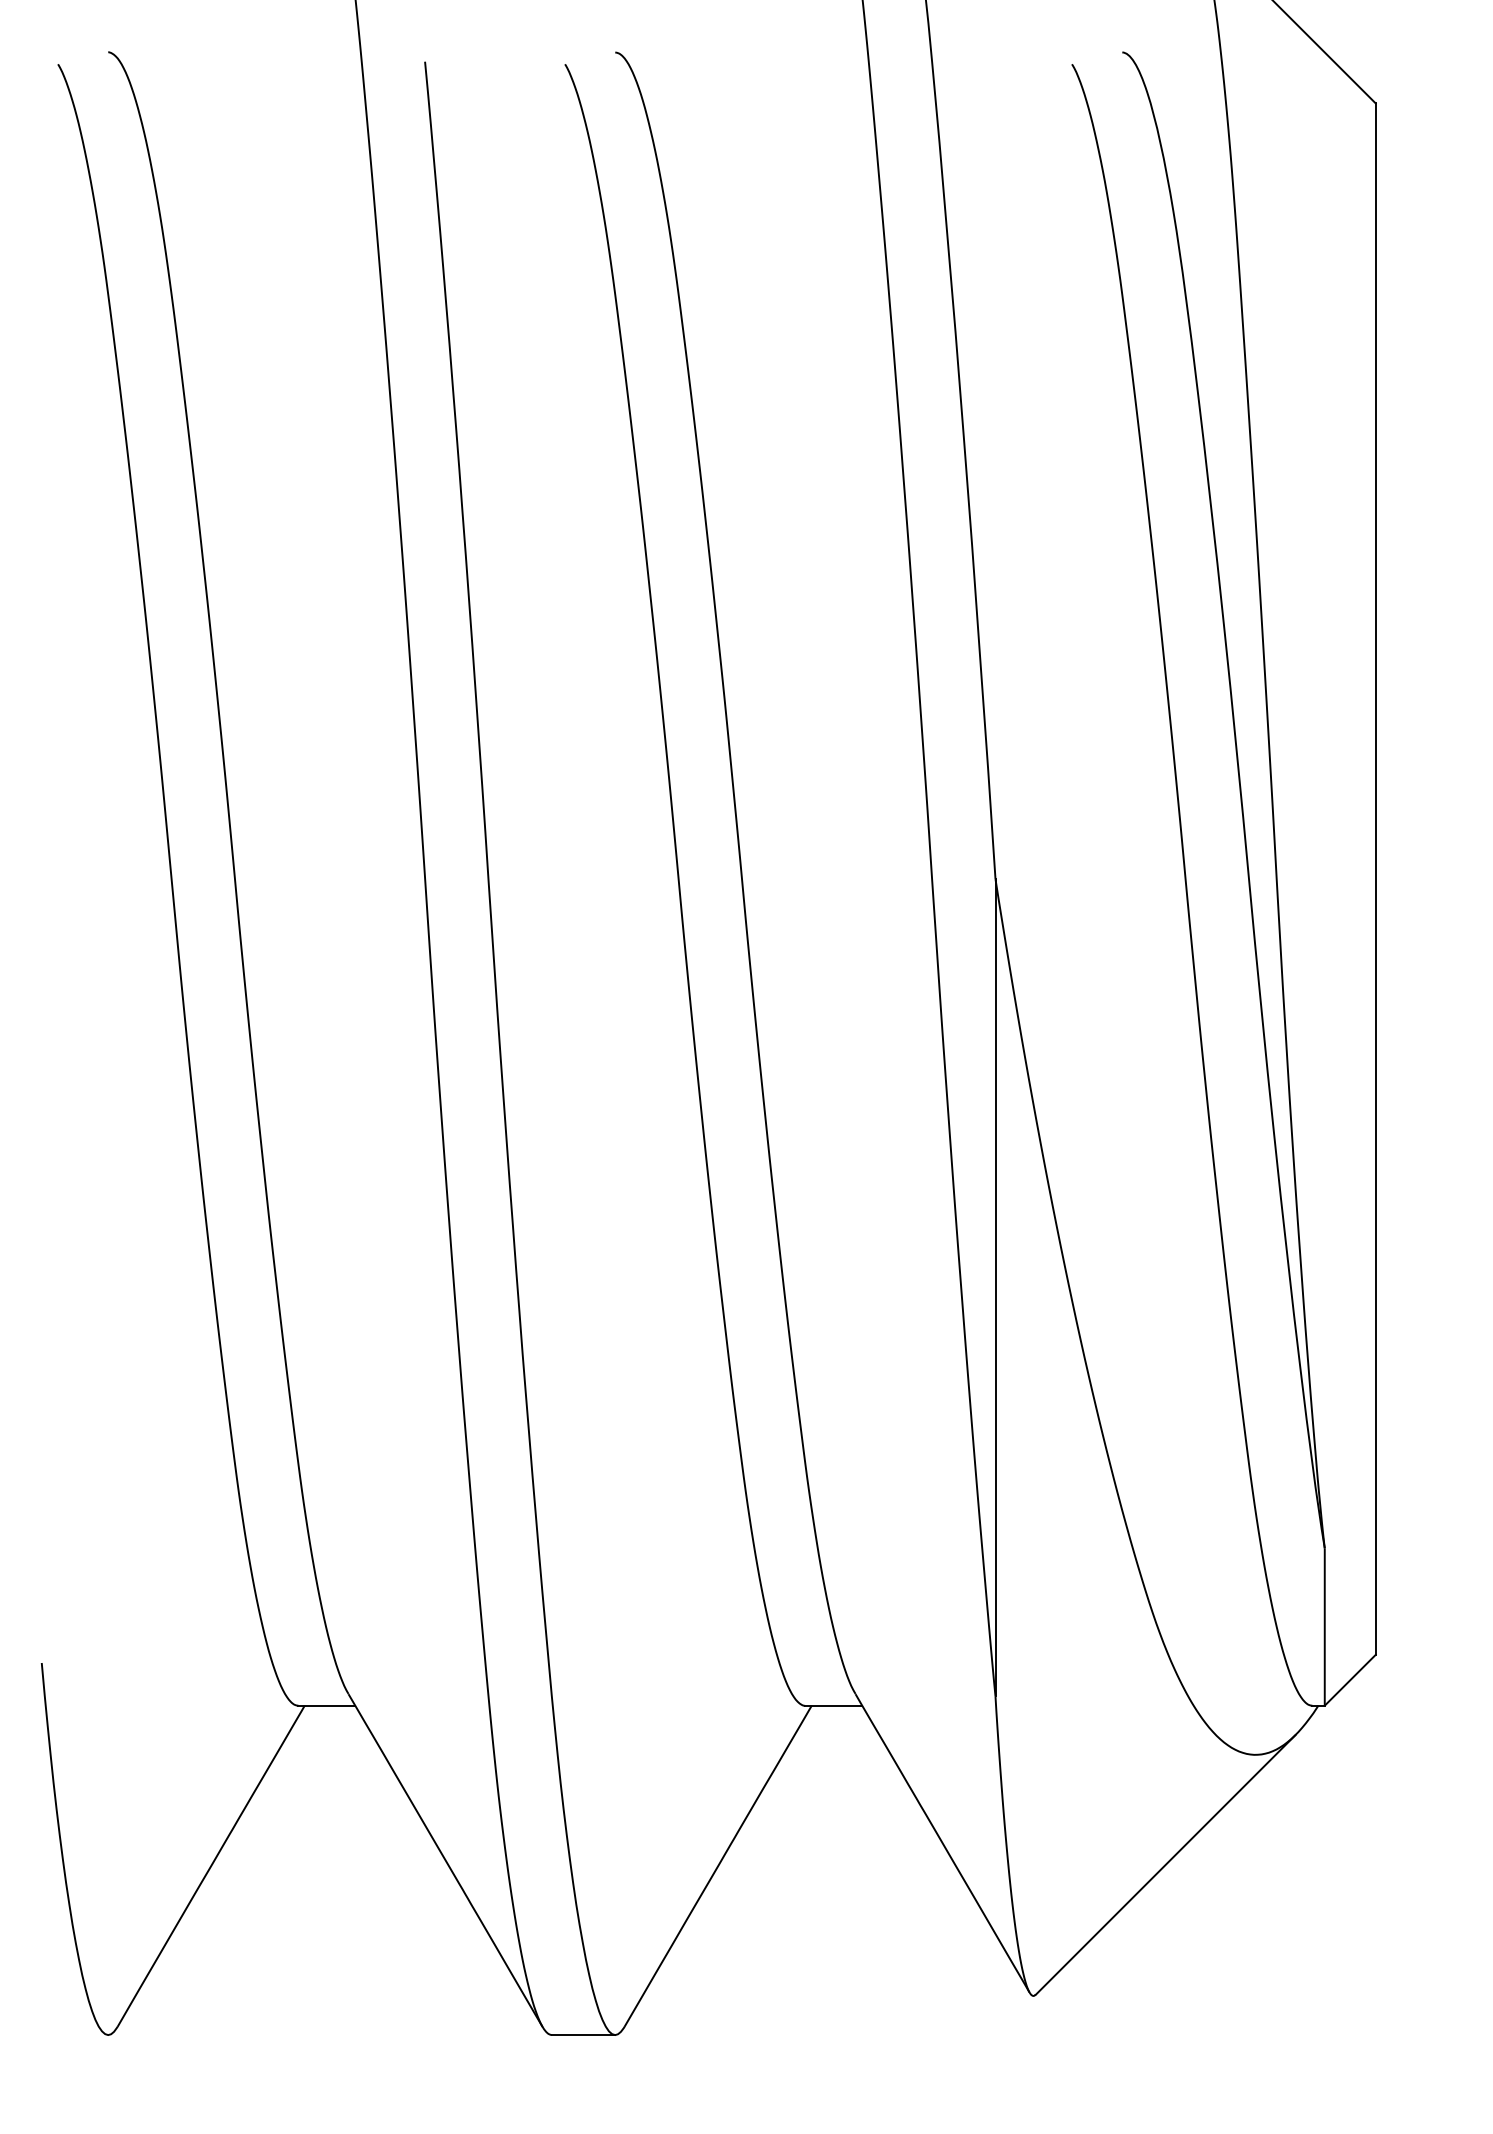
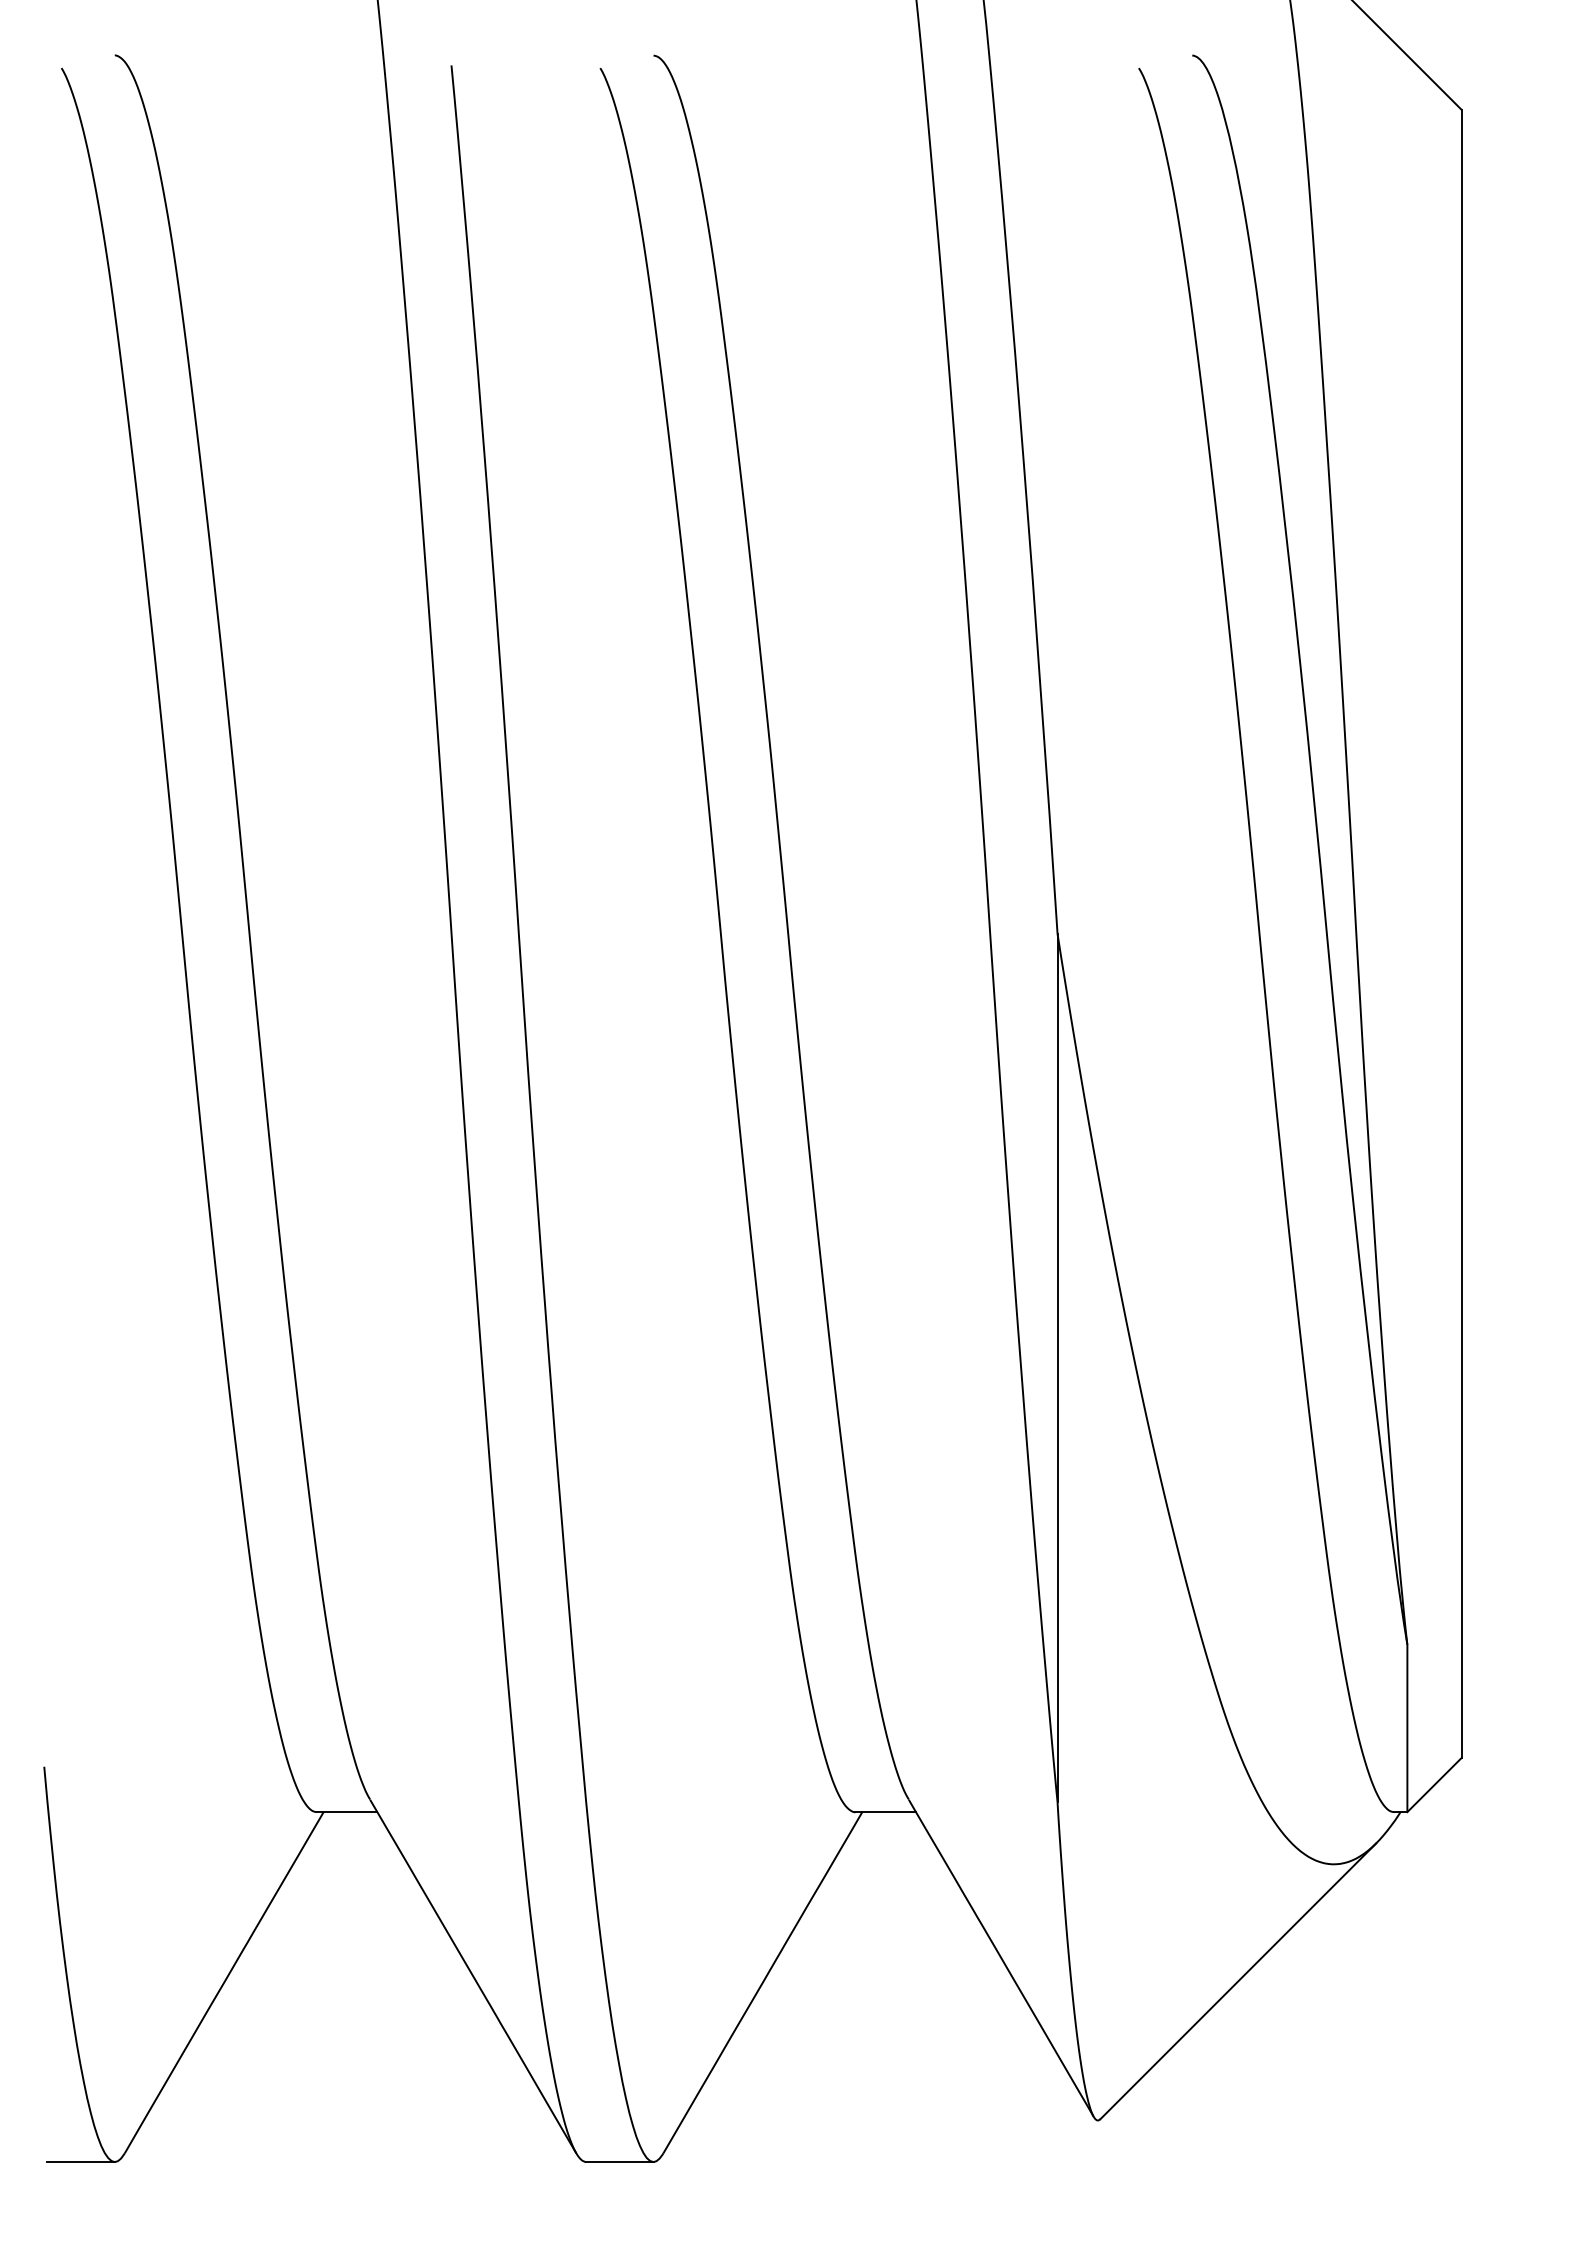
line: (75, 2035) -> (80, 2162), added

